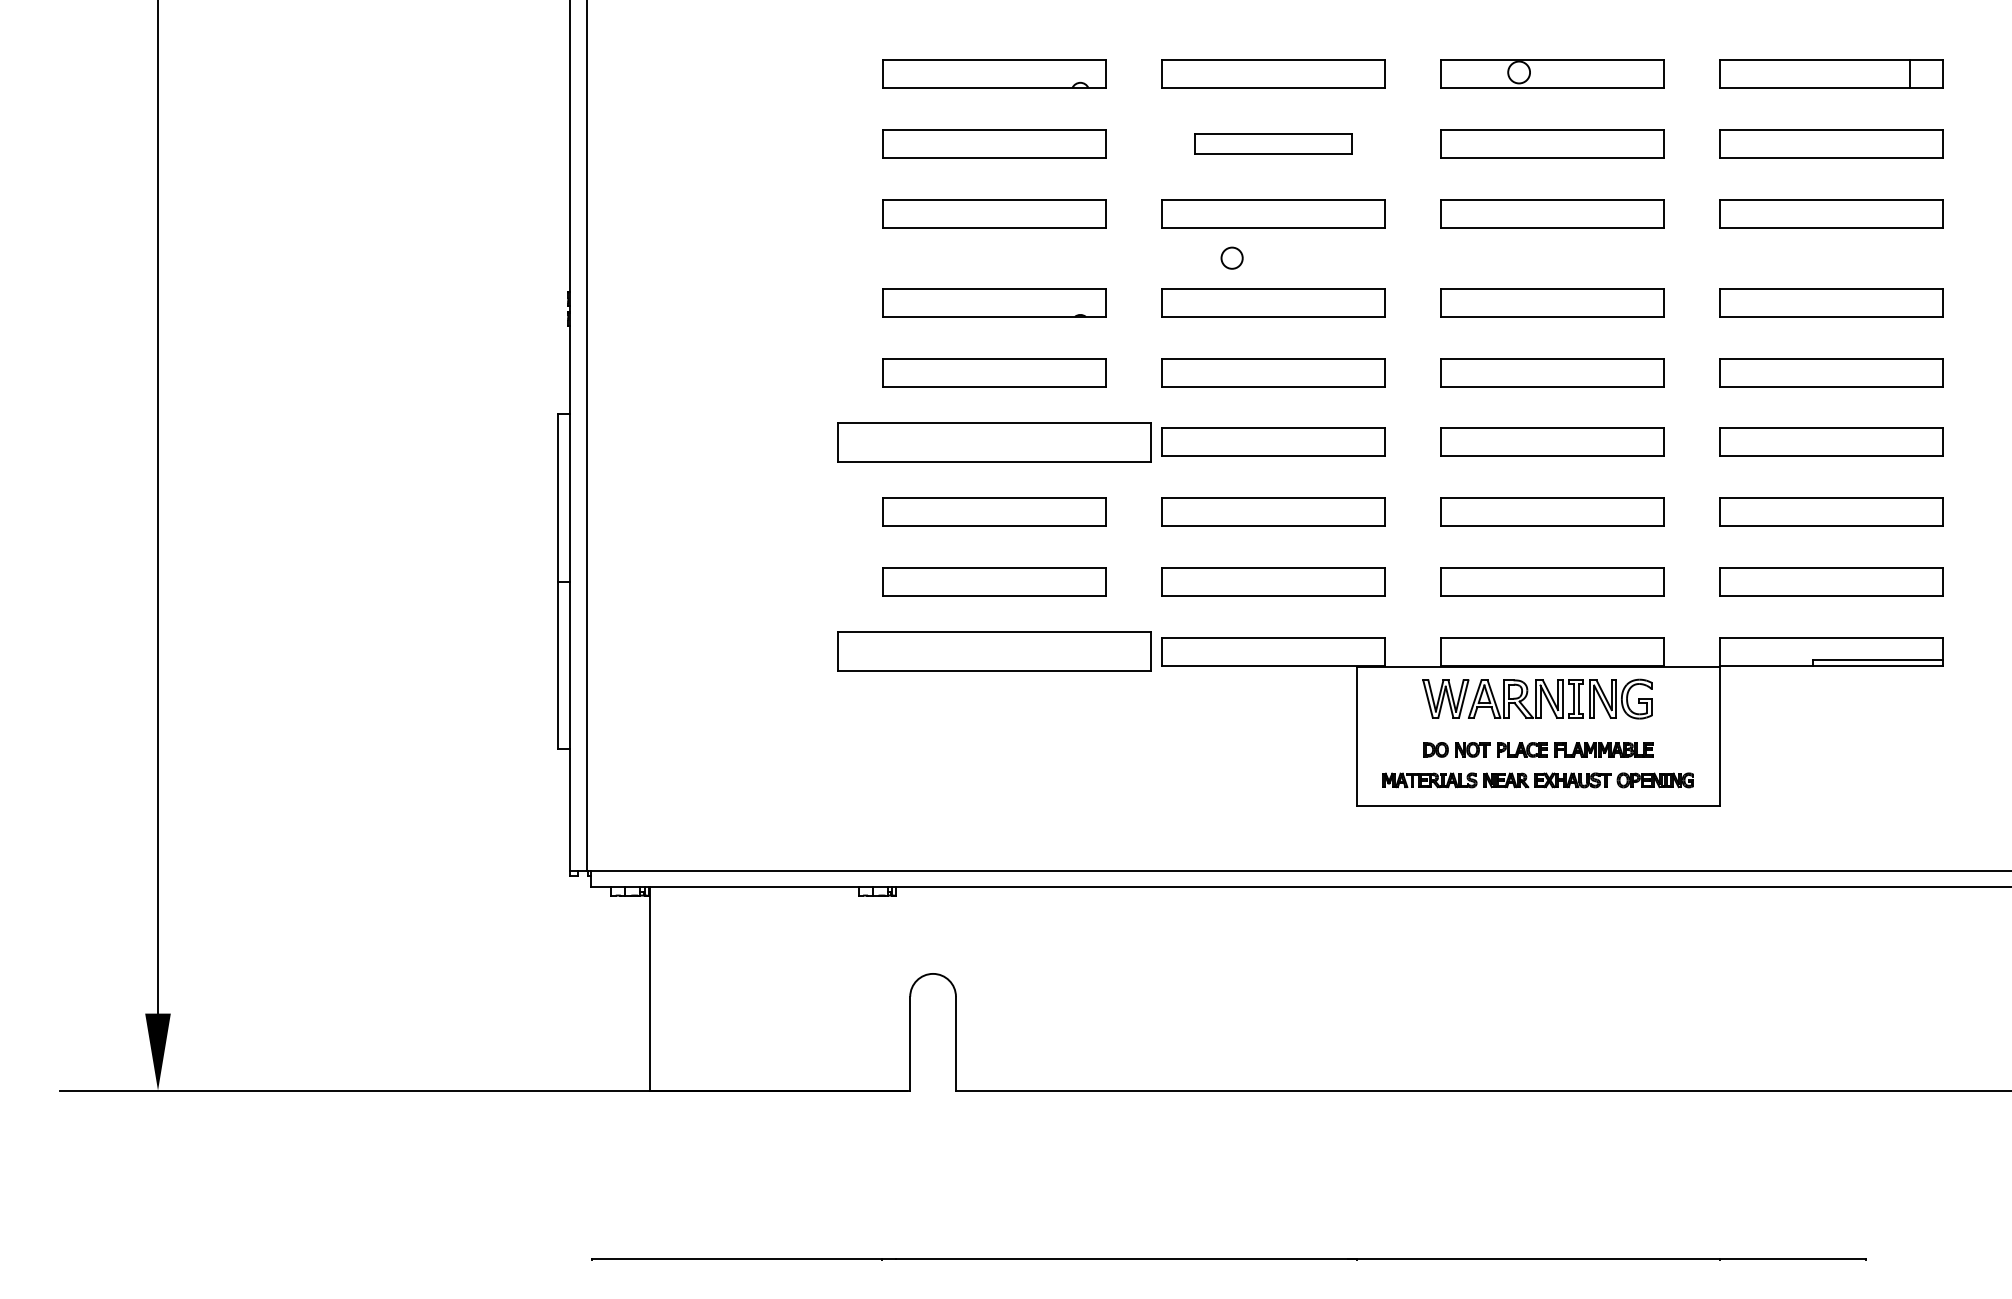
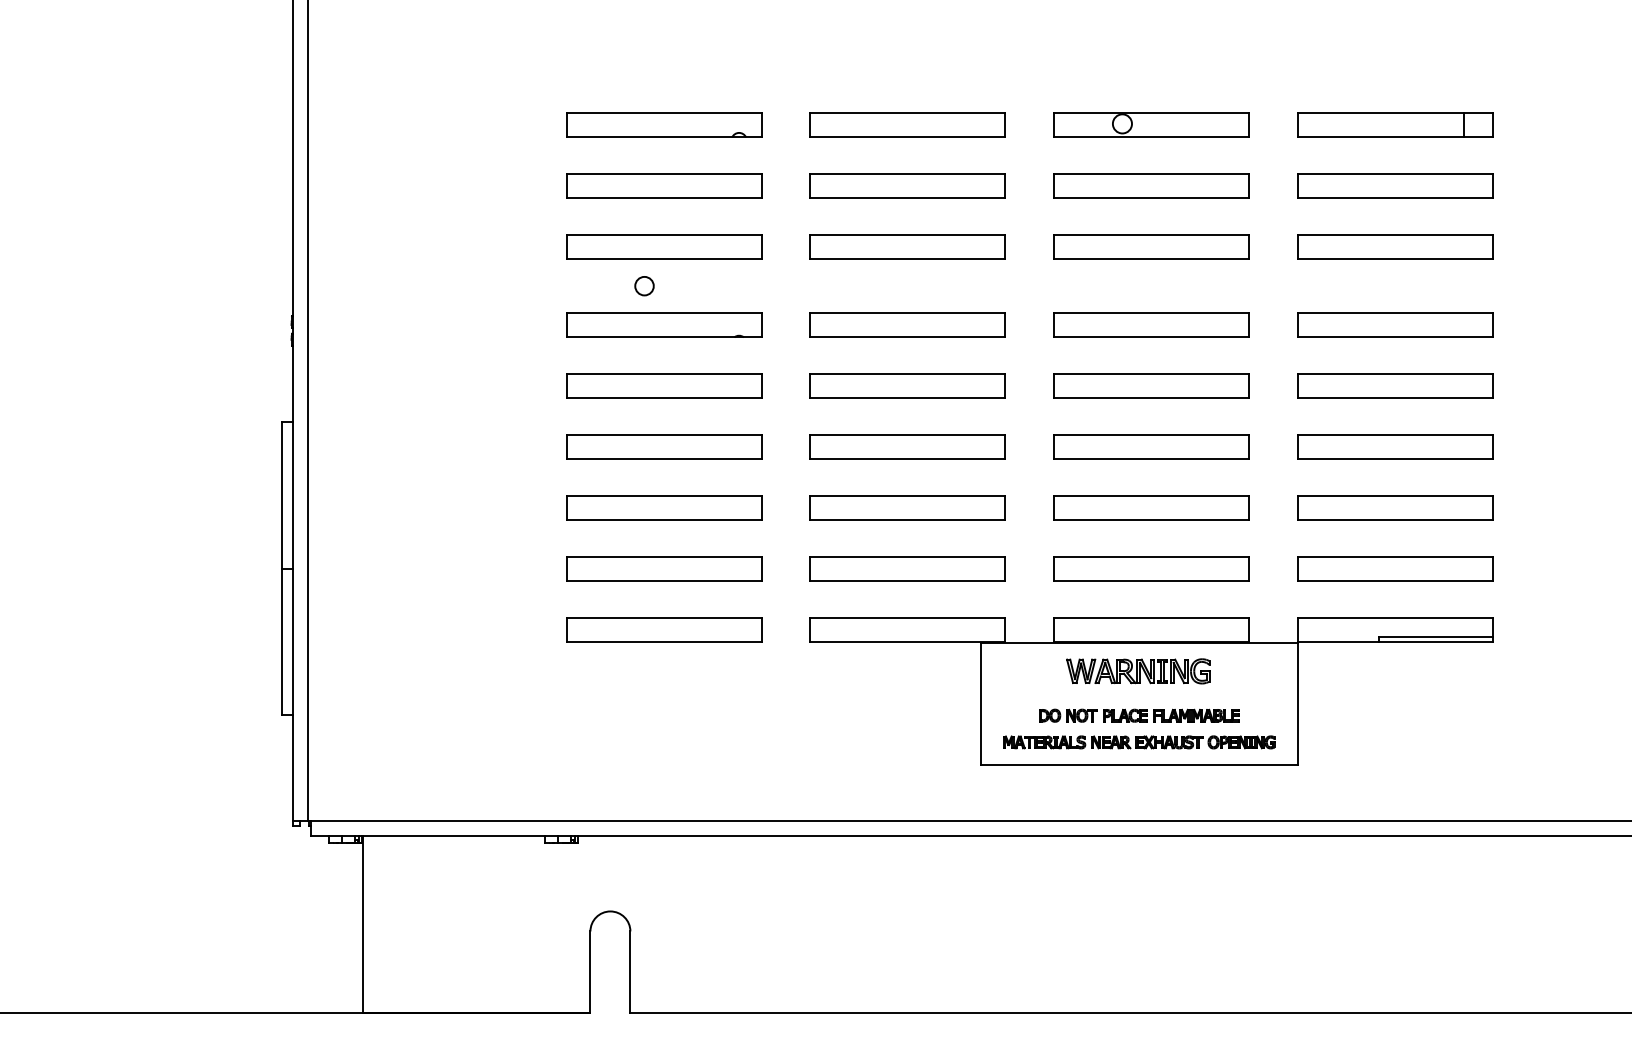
part: (1273, 143) -> (907, 185), size x1.43
circle: (1231, 257) -> (643, 285), moved
part: (994, 441) -> (664, 446), size x0.71
part: (994, 651) -> (664, 629), size x0.71
part: (1536, 698) -> (1137, 670), size x0.71

